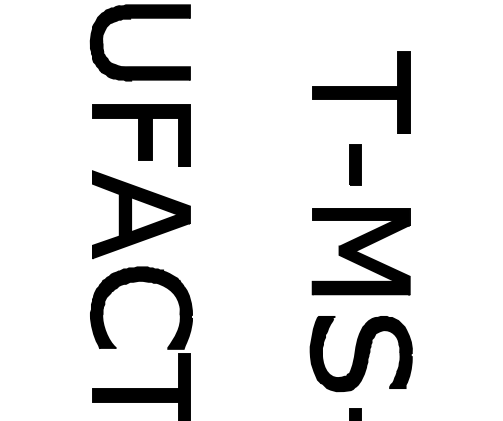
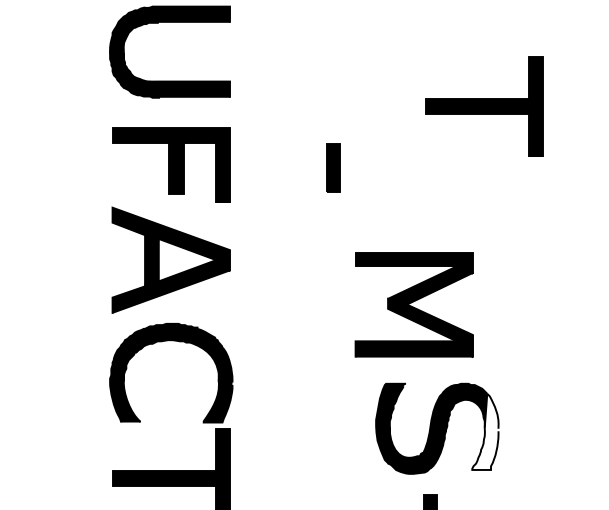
part: (361, 92) -> (484, 106), moved
part: (355, 164) -> (333, 167), moved
part: (360, 251) -> (413, 304), moved
fill: (400, 356) -> (484, 431), removed

